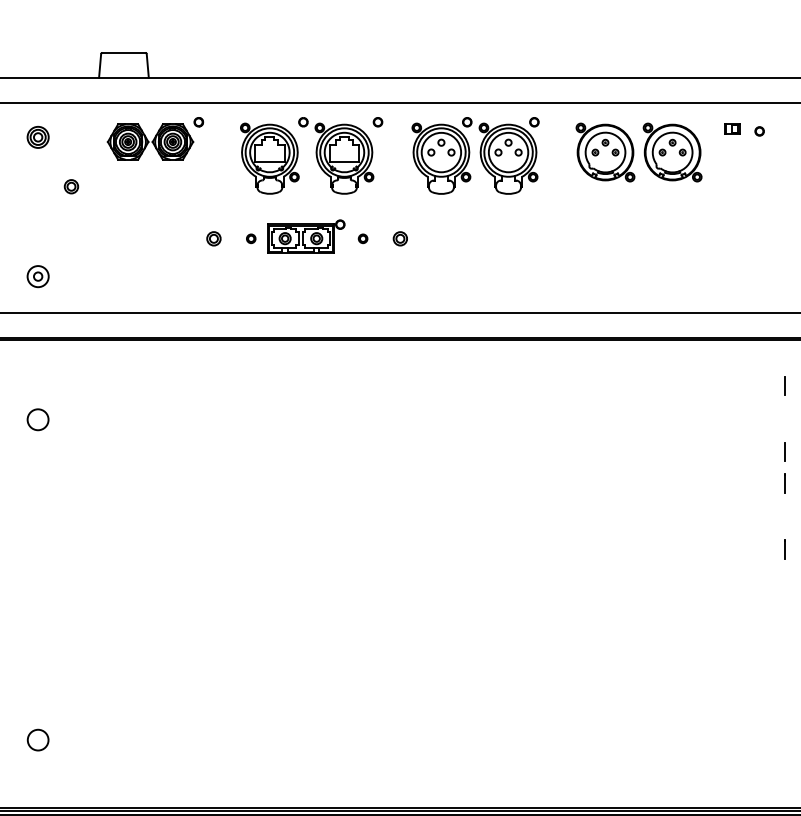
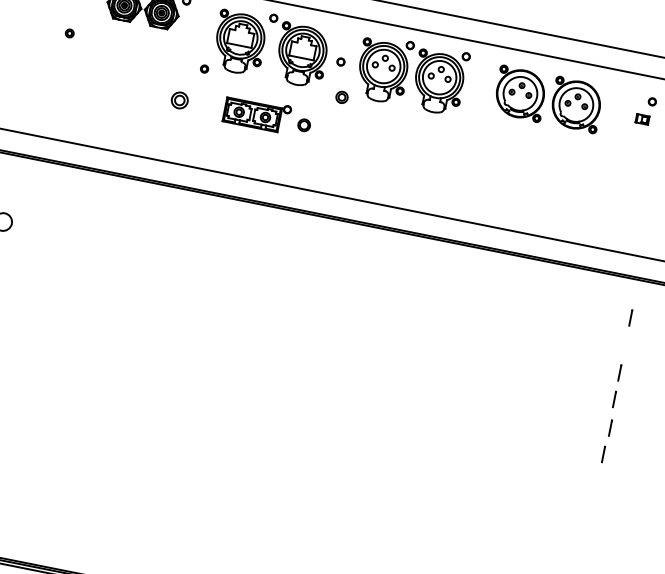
part: (377, 122) -> (340, 62), moved
part: (732, 128) -> (642, 119), moved
part: (71, 186) -> (69, 33), size x0.7
part: (213, 238) -> (179, 100), size x1.4
part: (251, 238) -> (204, 68), moved
part: (362, 238) -> (303, 124), size x1.6
part: (399, 238) -> (341, 96), moved
part: (37, 276) -> (26, 102), removed
line: (786, 517) -> (610, 428), added

